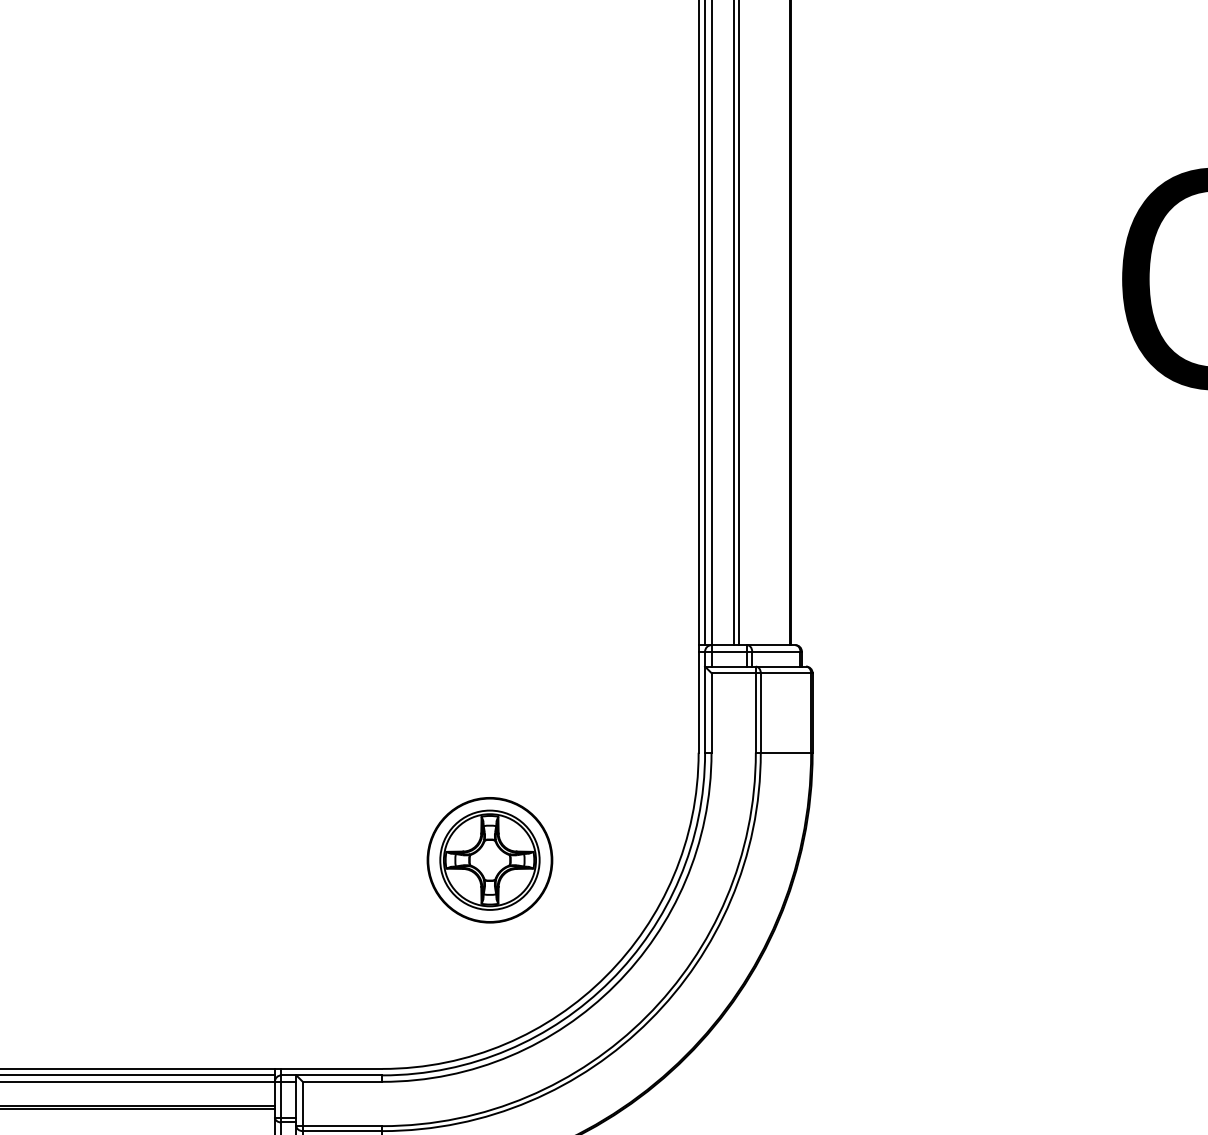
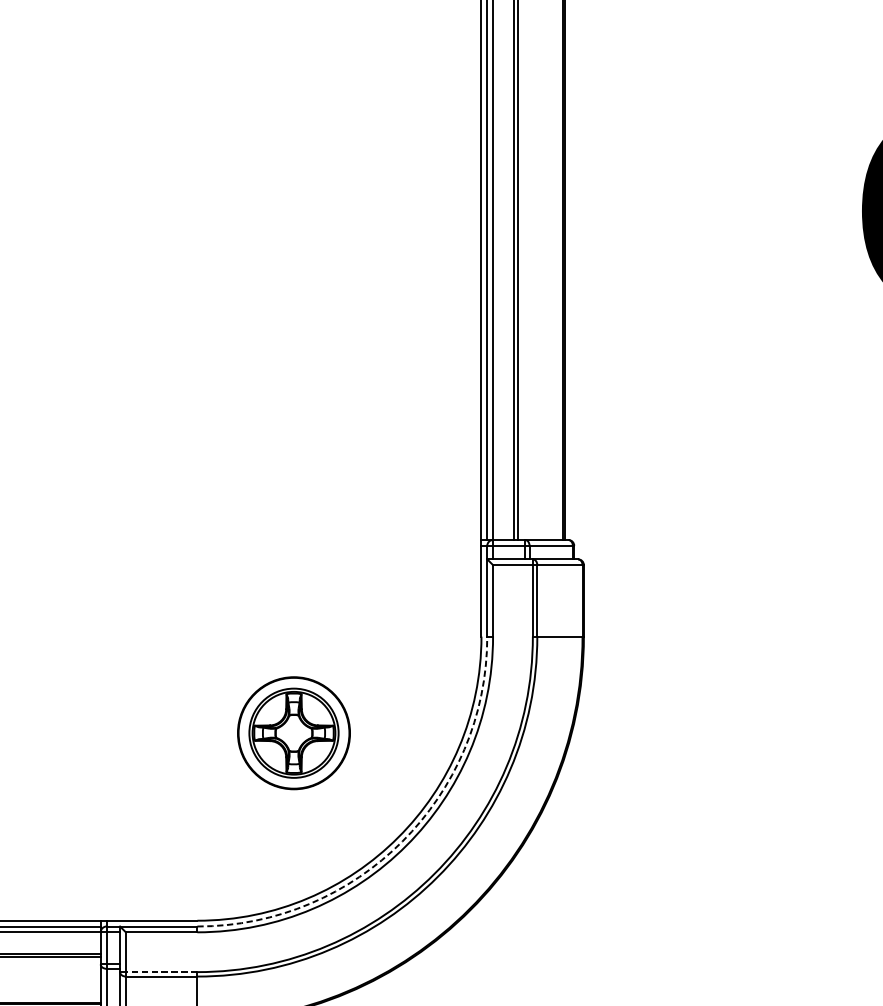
arc: (610, 980) -> (402, 841), solid -> dashed
line: (342, 1126) -> (161, 972), solid -> dashed

